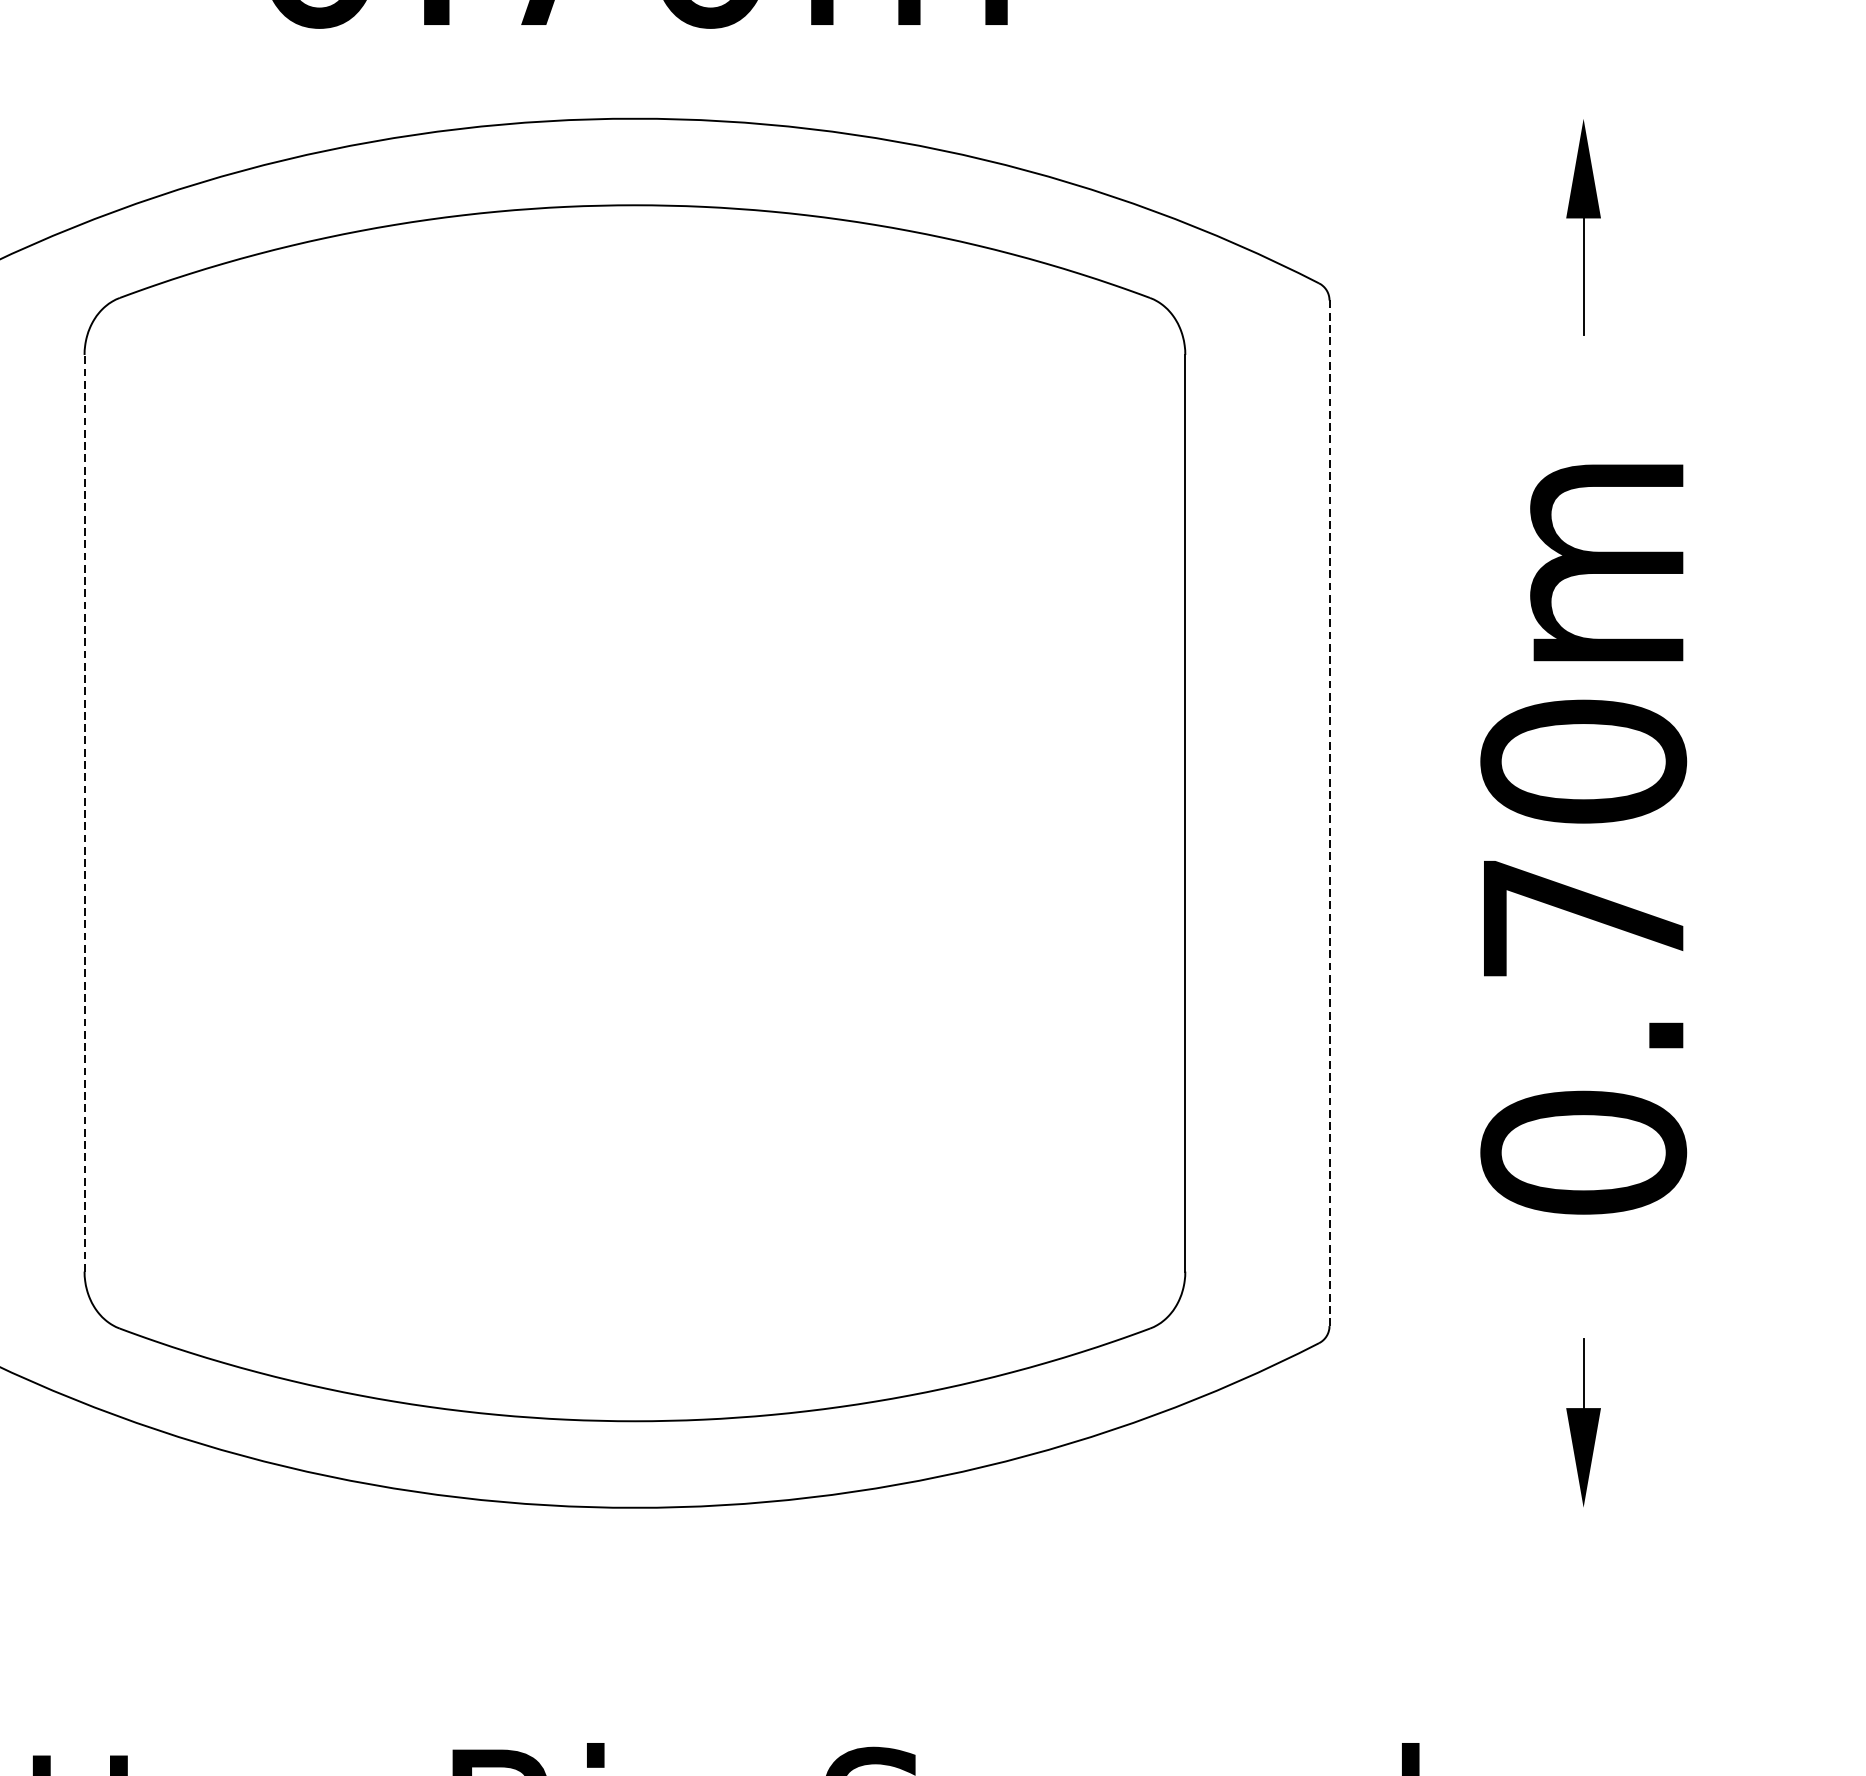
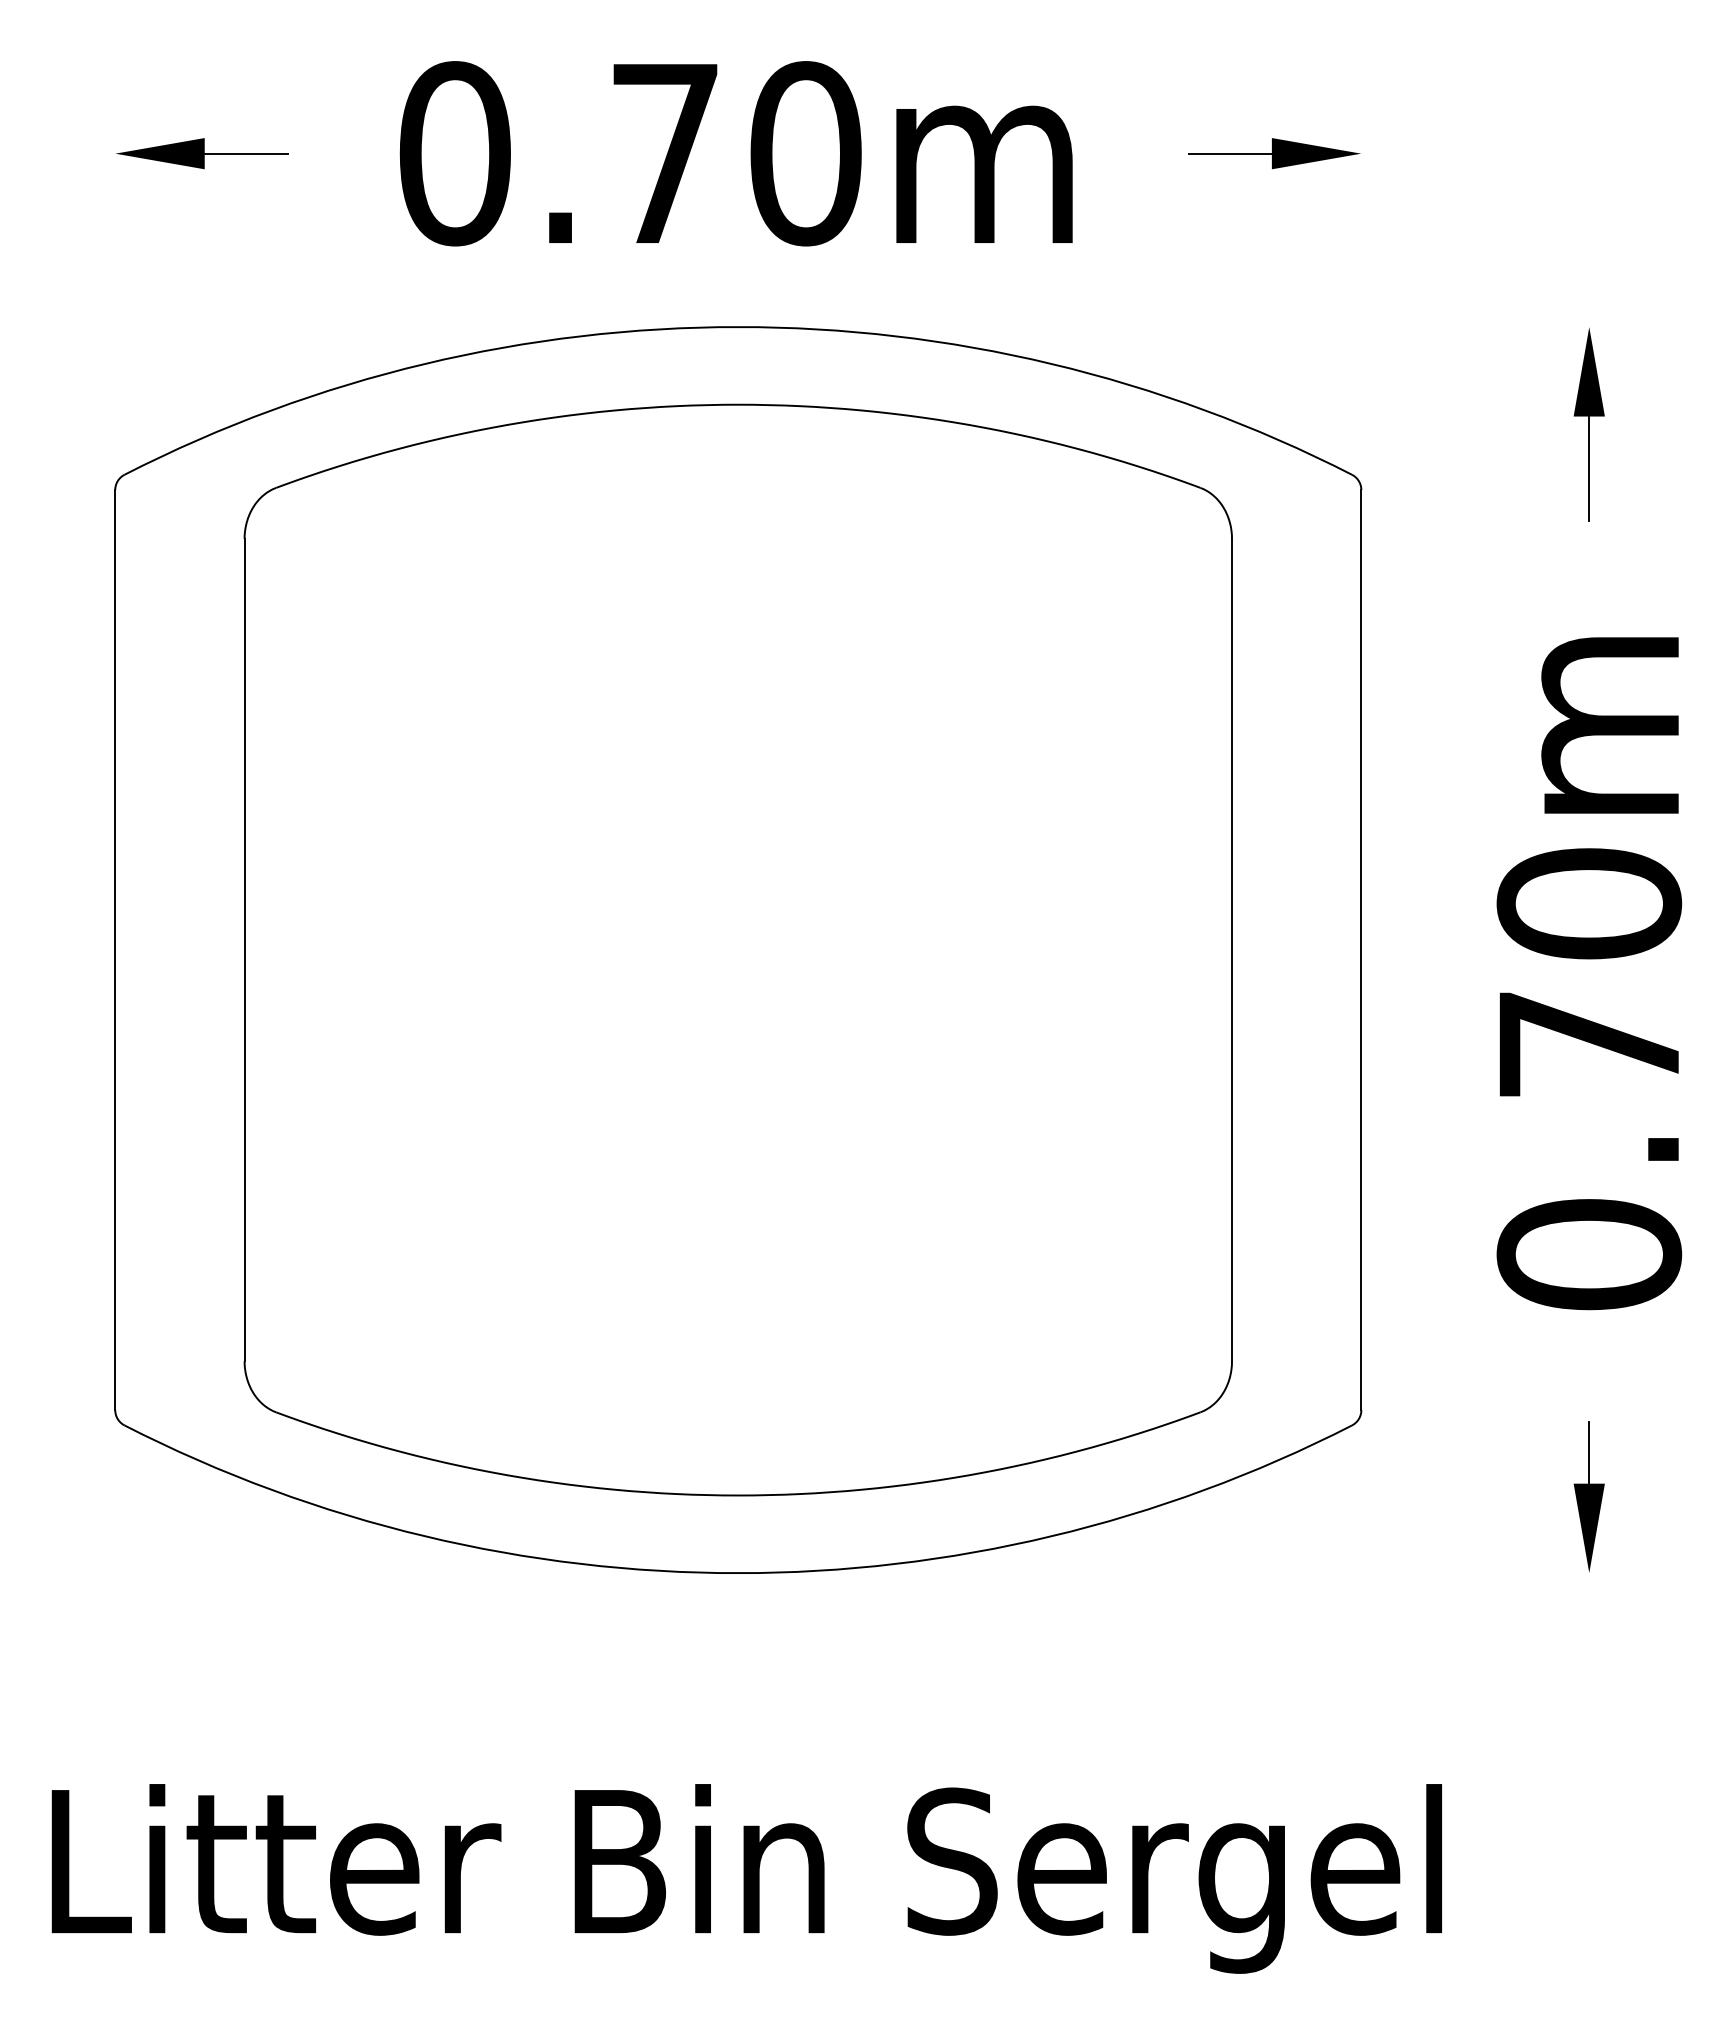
line: (84, 812) -> (244, 949), dashed -> solid
line: (1329, 813) -> (1361, 950), dashed -> solid

